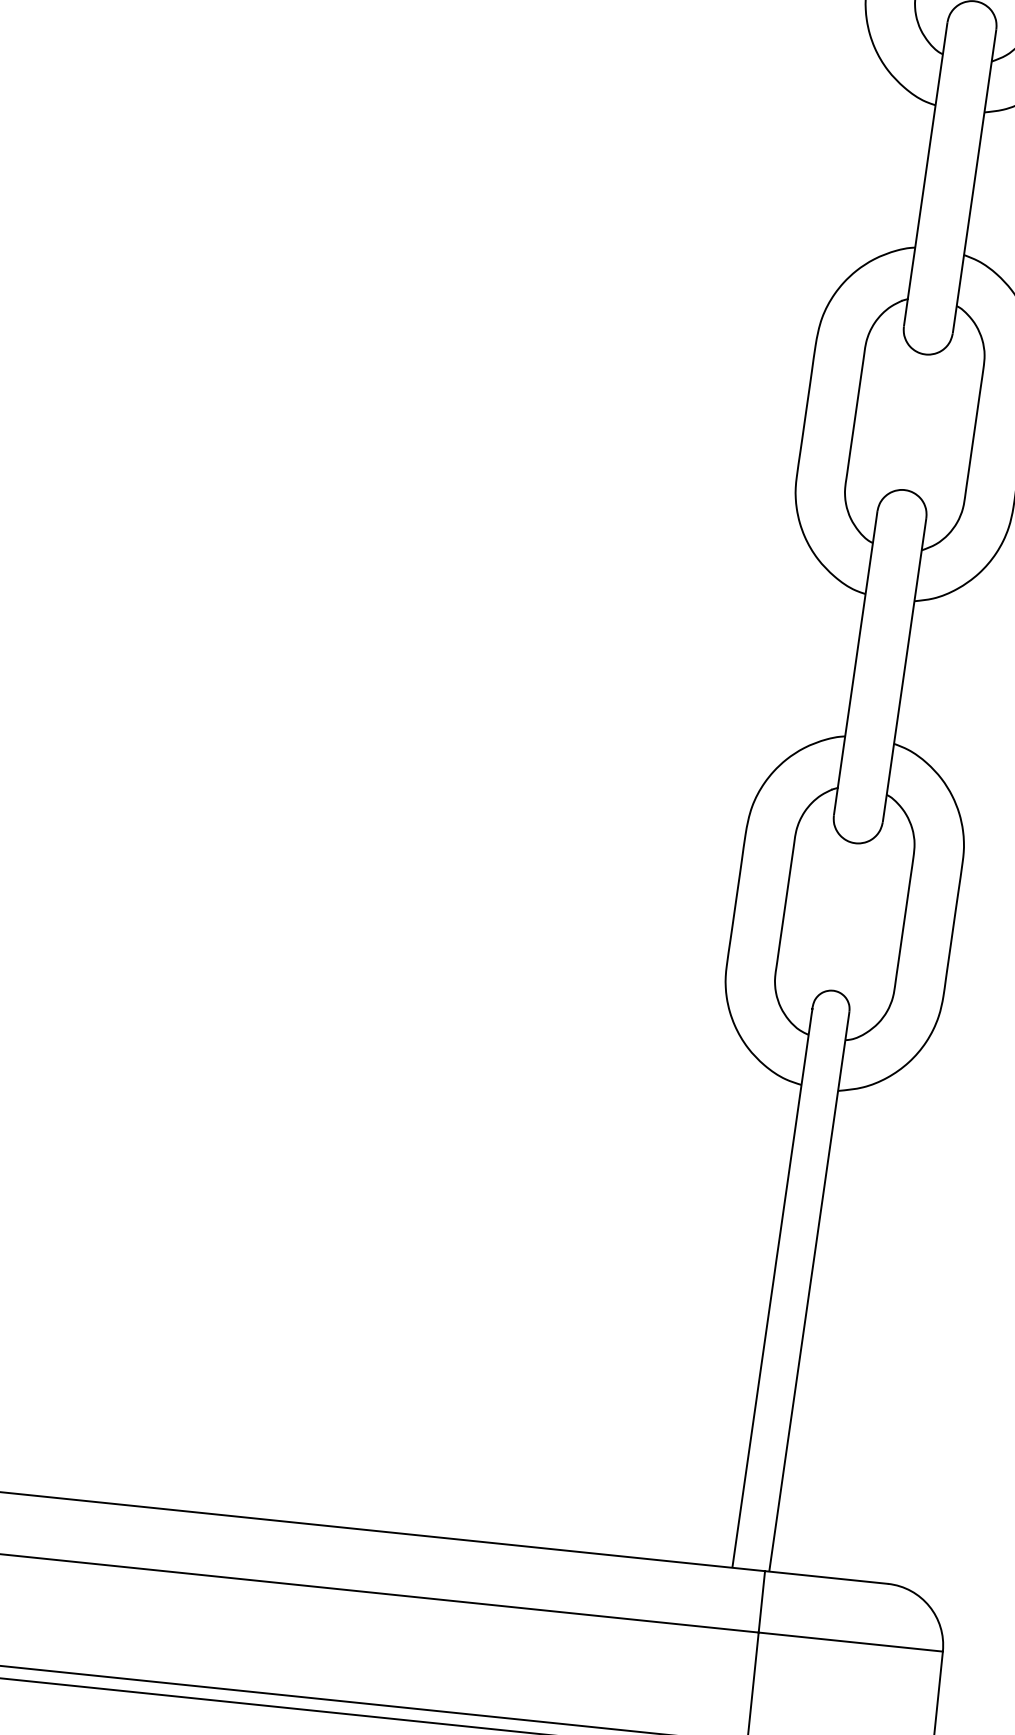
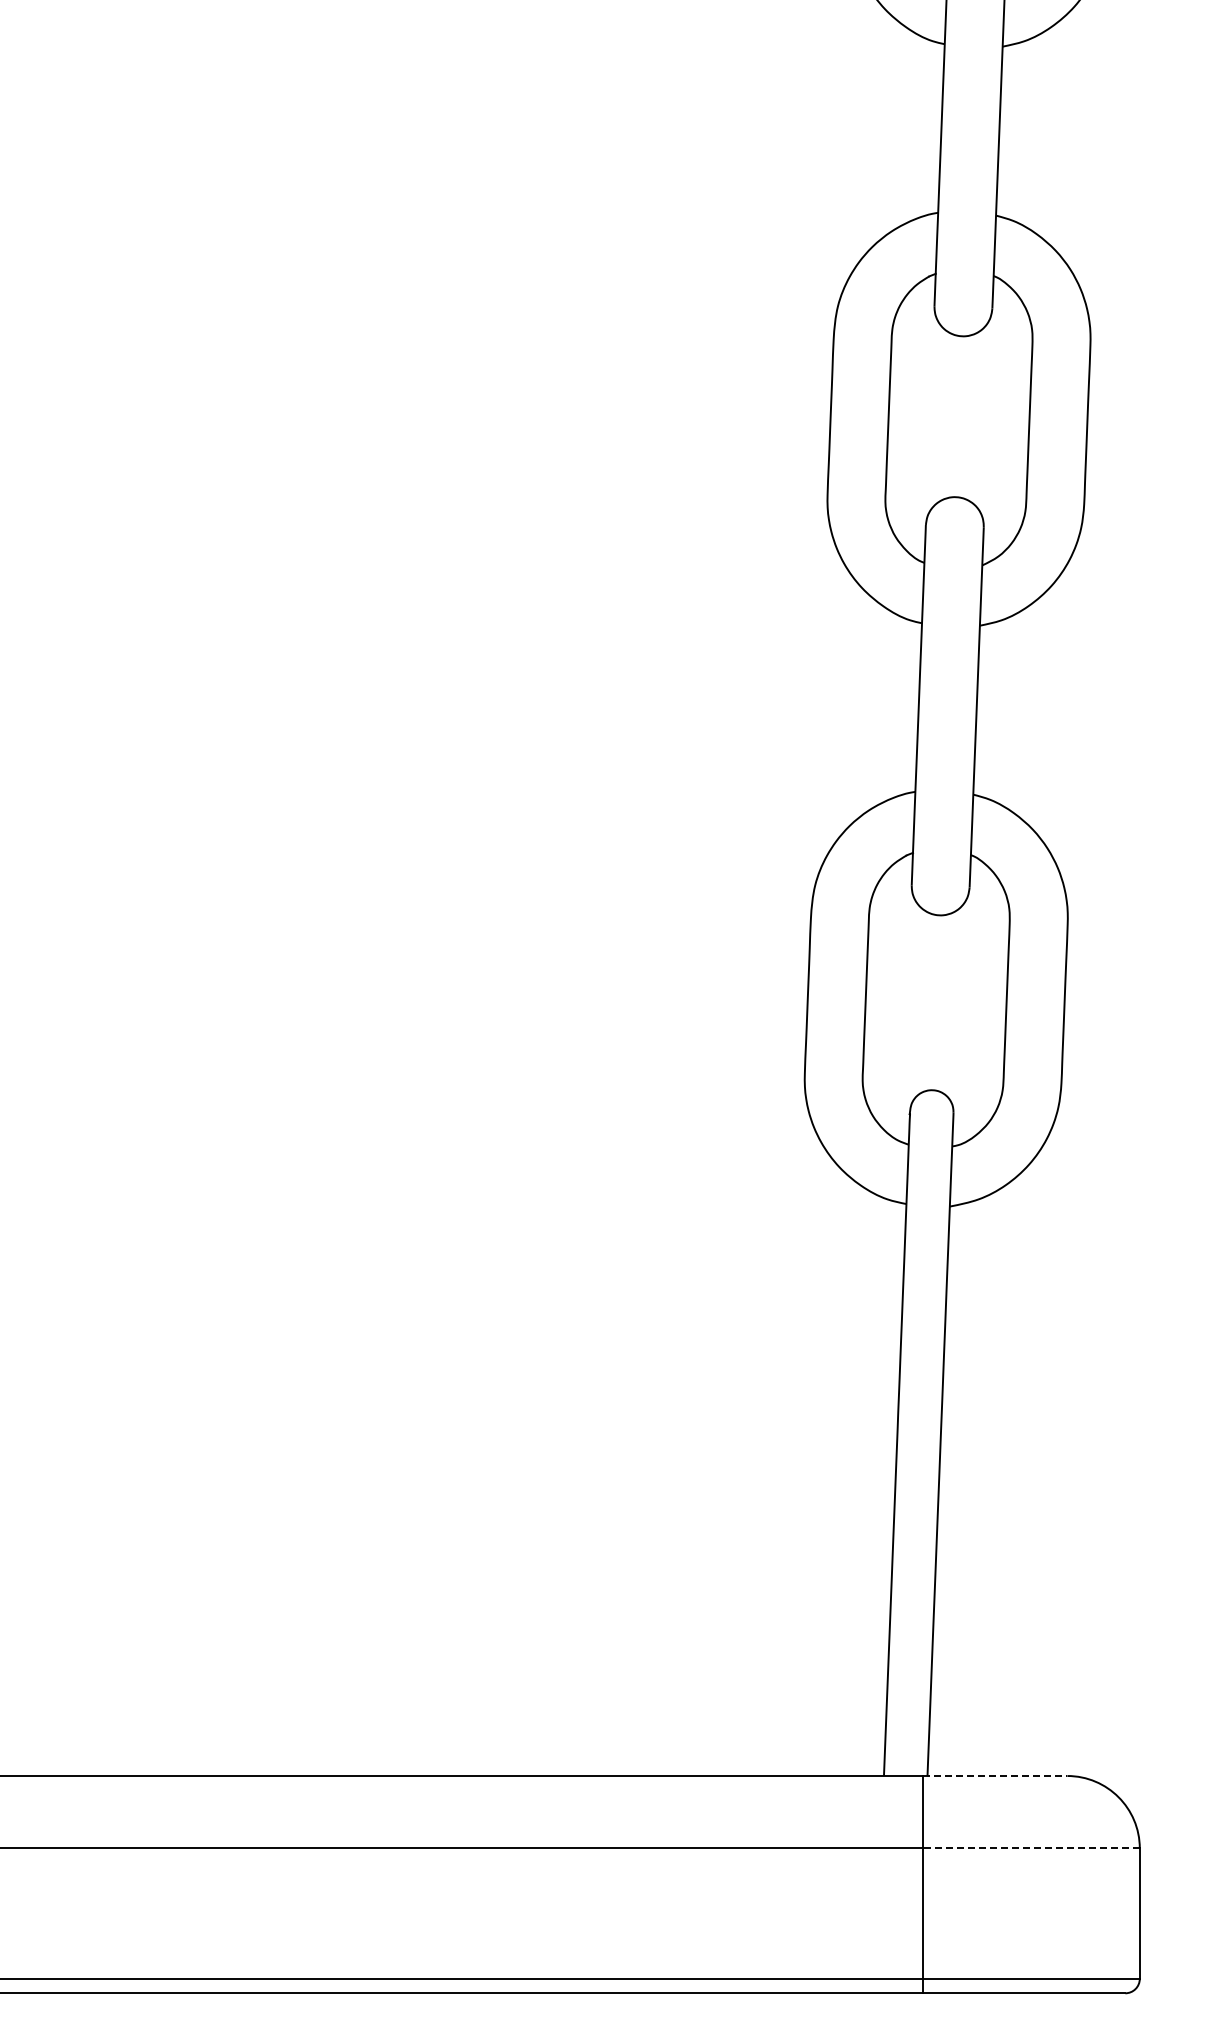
line: (826, 1577) -> (995, 1776), solid -> dashed
line: (851, 1642) -> (1031, 1848), solid -> dashed

